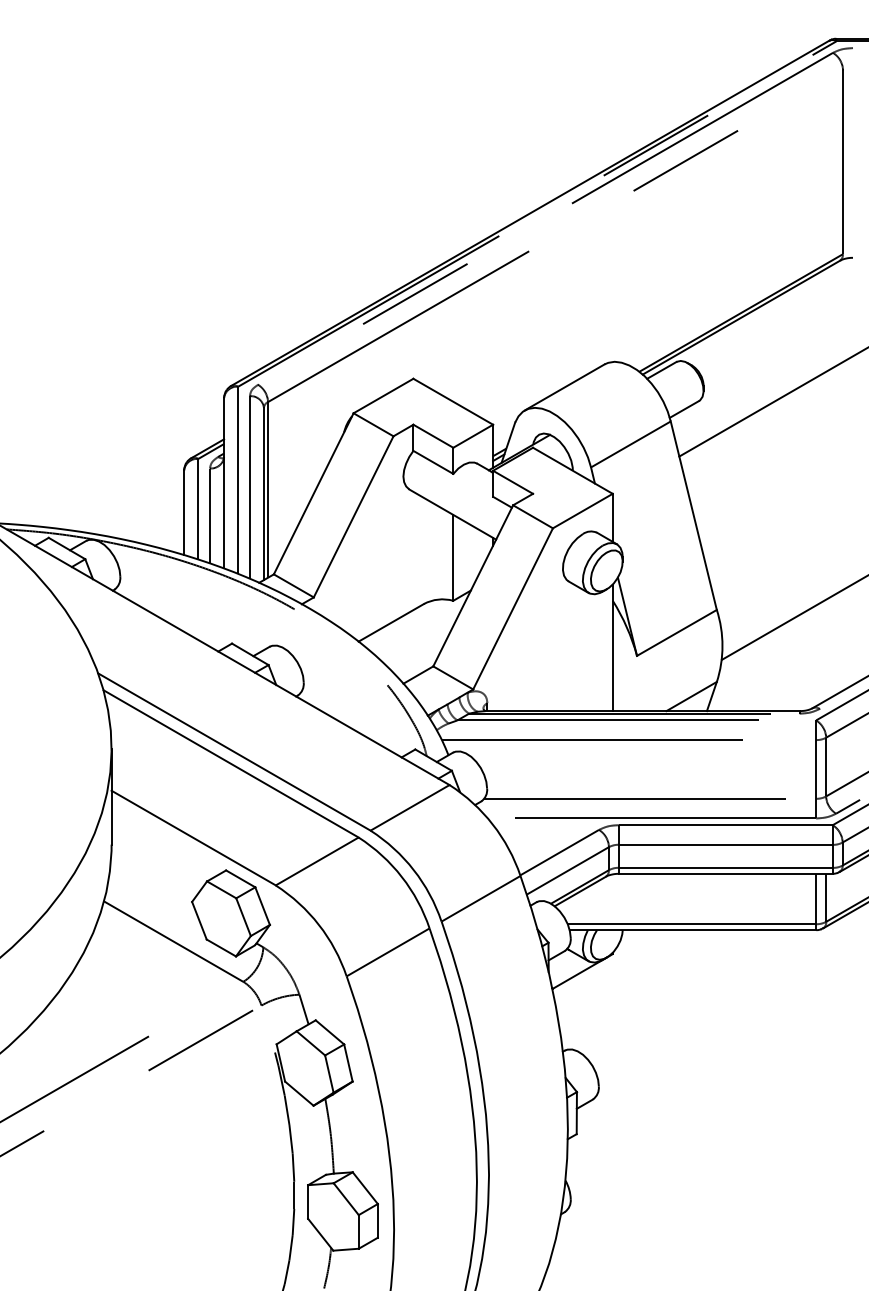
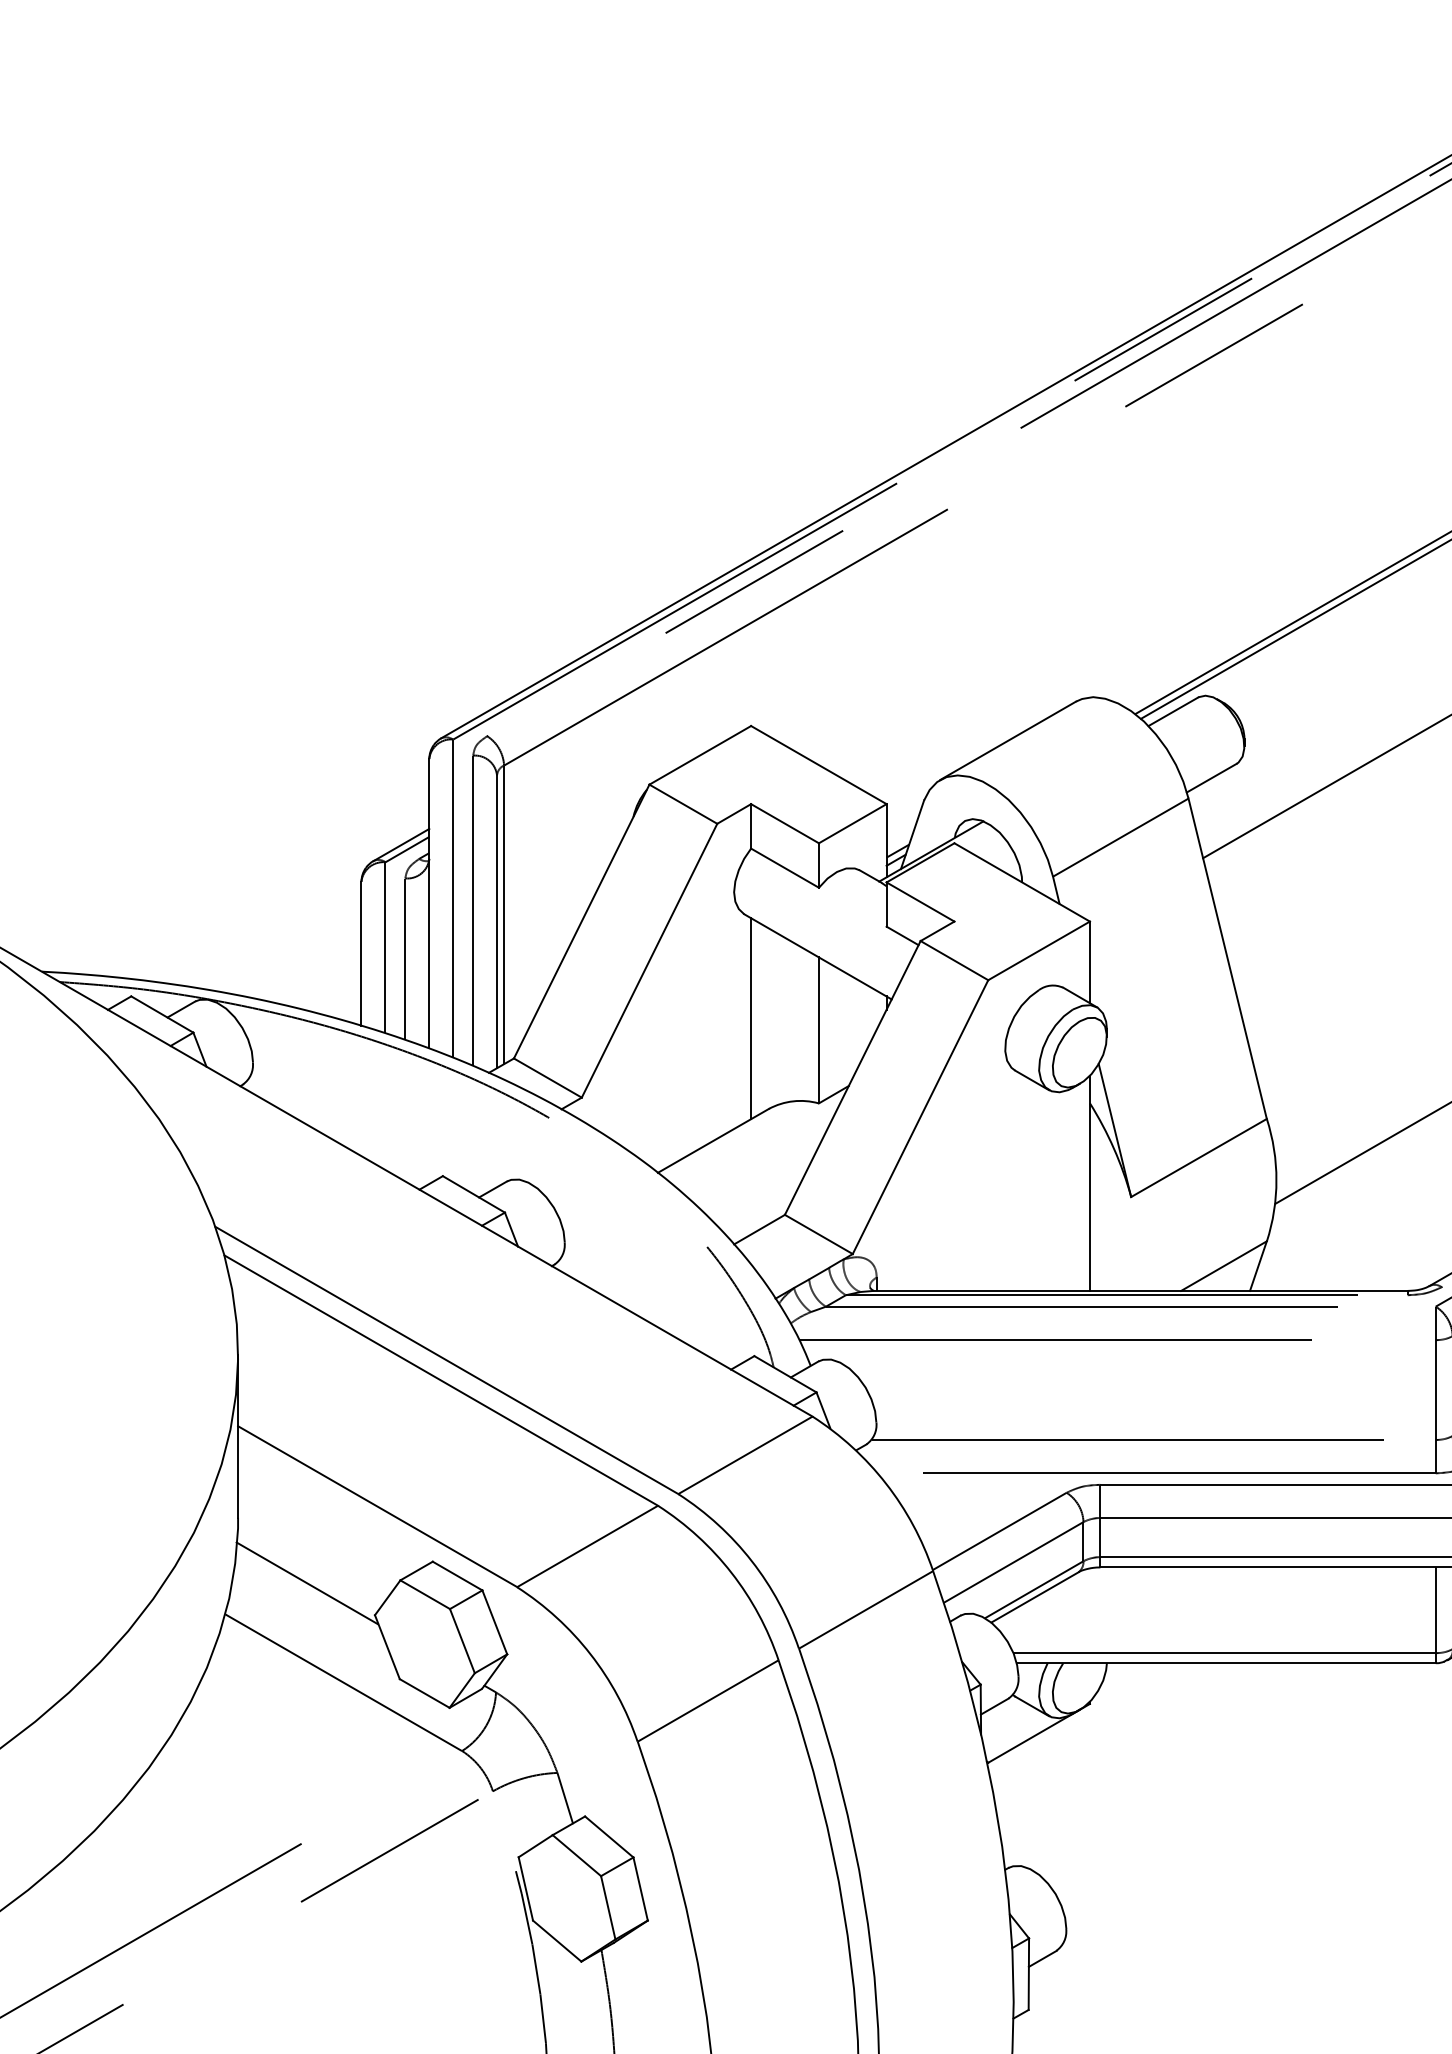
line: (413, 550) -> (751, 1017), added
line: (152, 882) -> (307, 1582), added

